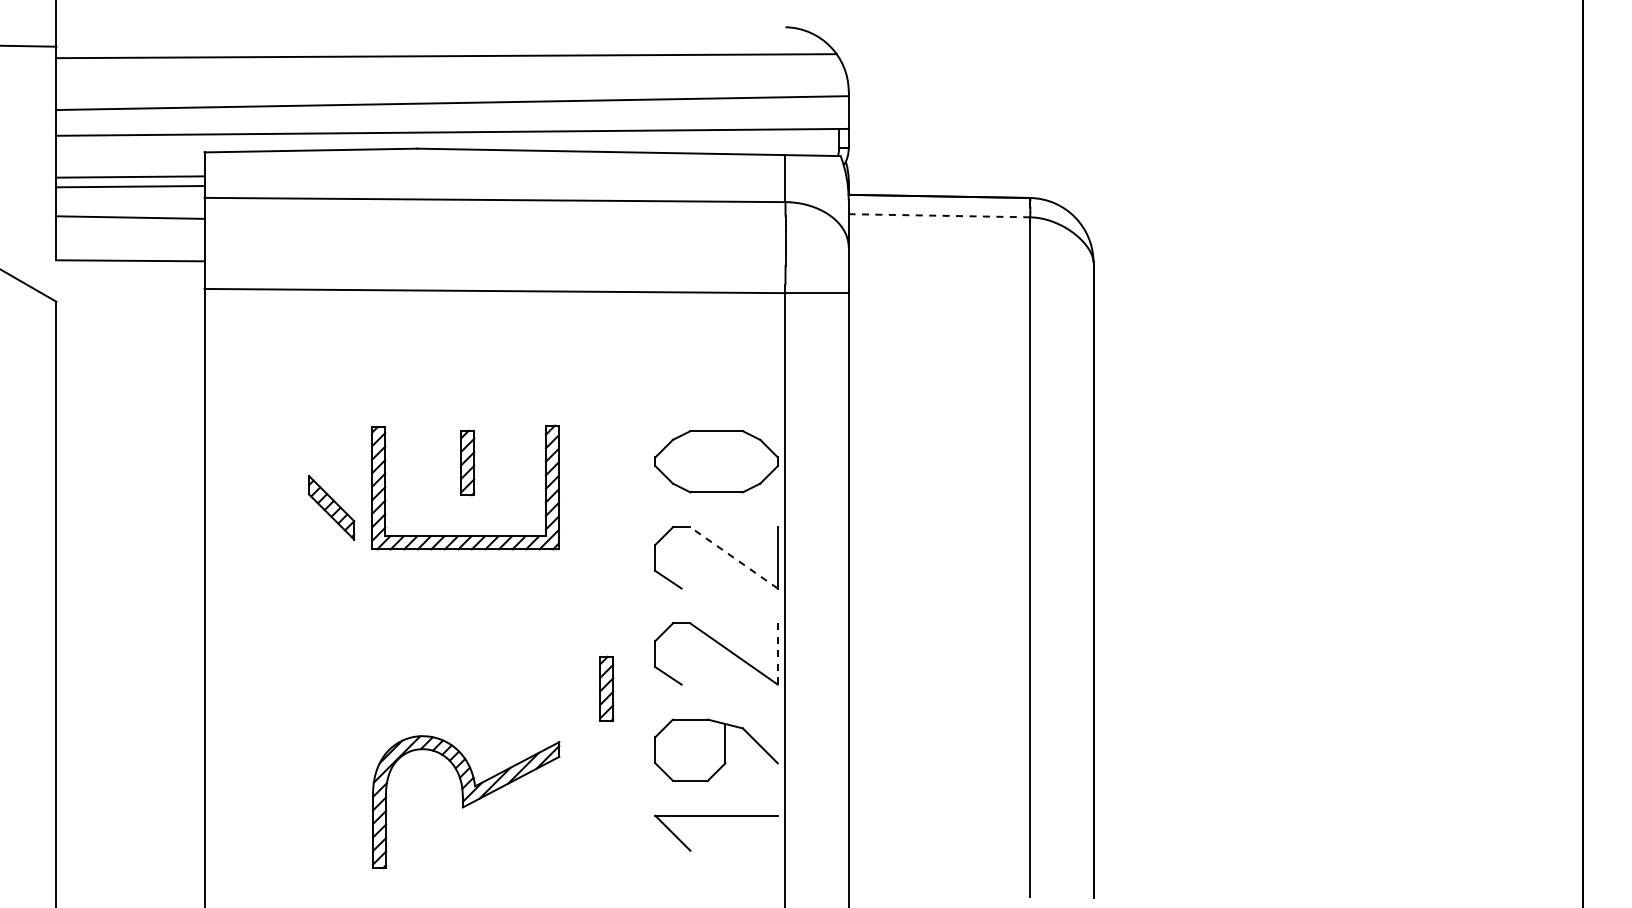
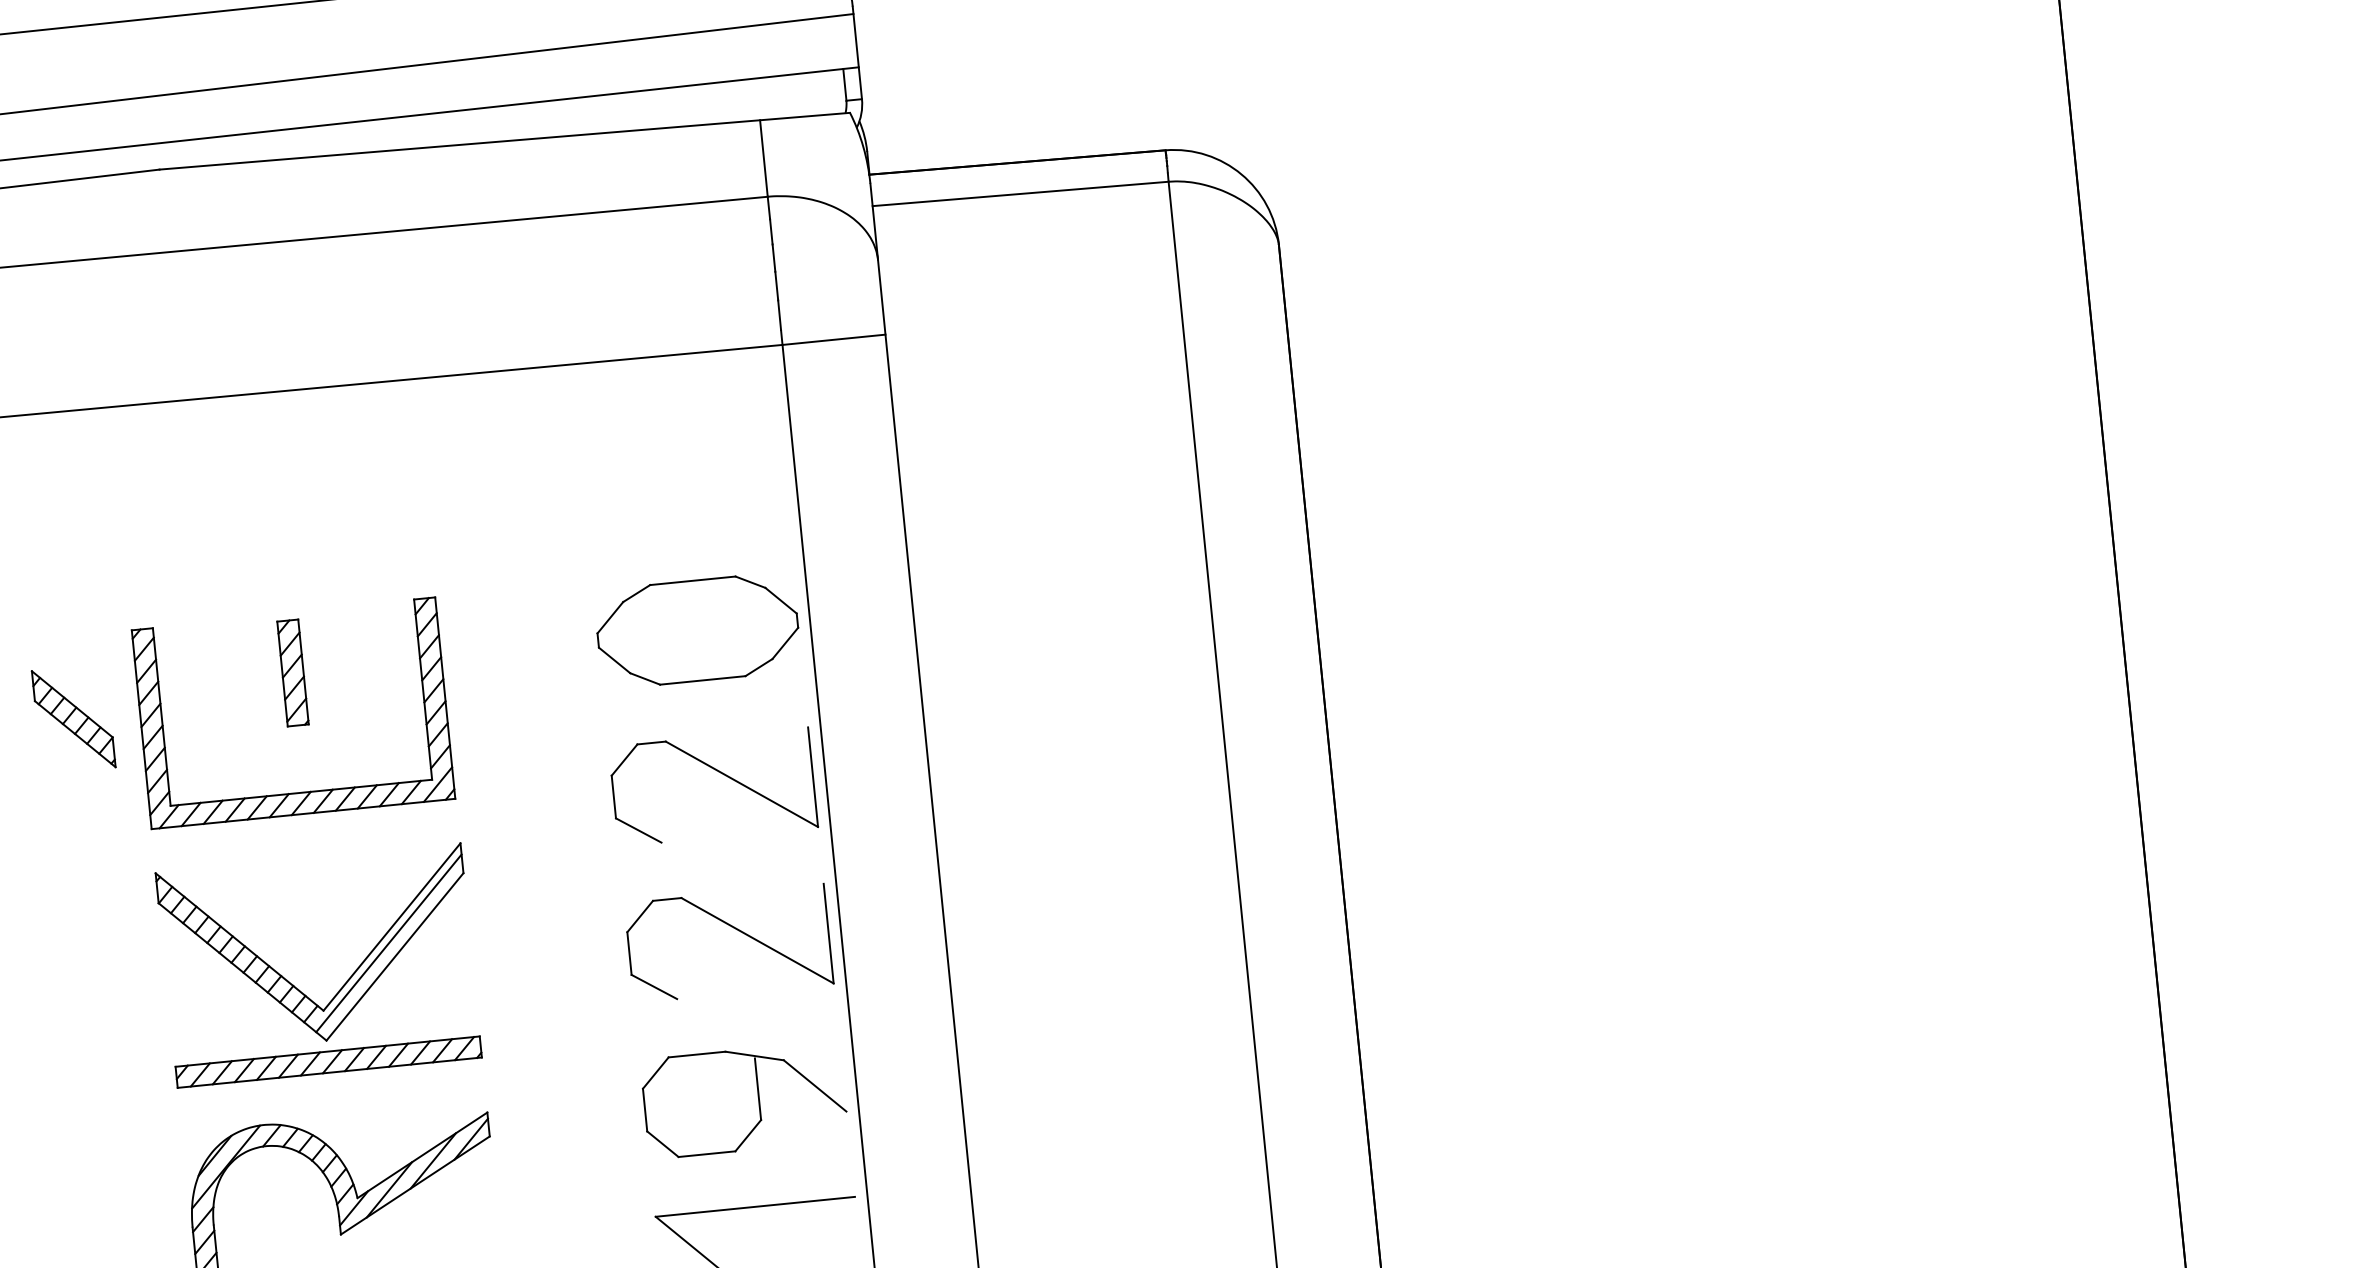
line: (939, 215) -> (1020, 193), dashed -> solid
part: (331, 507) -> (73, 718), moved
line: (733, 557) -> (740, 783), dashed -> solid
line: (777, 654) -> (828, 934), dashed -> solid
part: (452, 655) -> (299, 988), added
part: (606, 688) -> (555, 1017), removed

